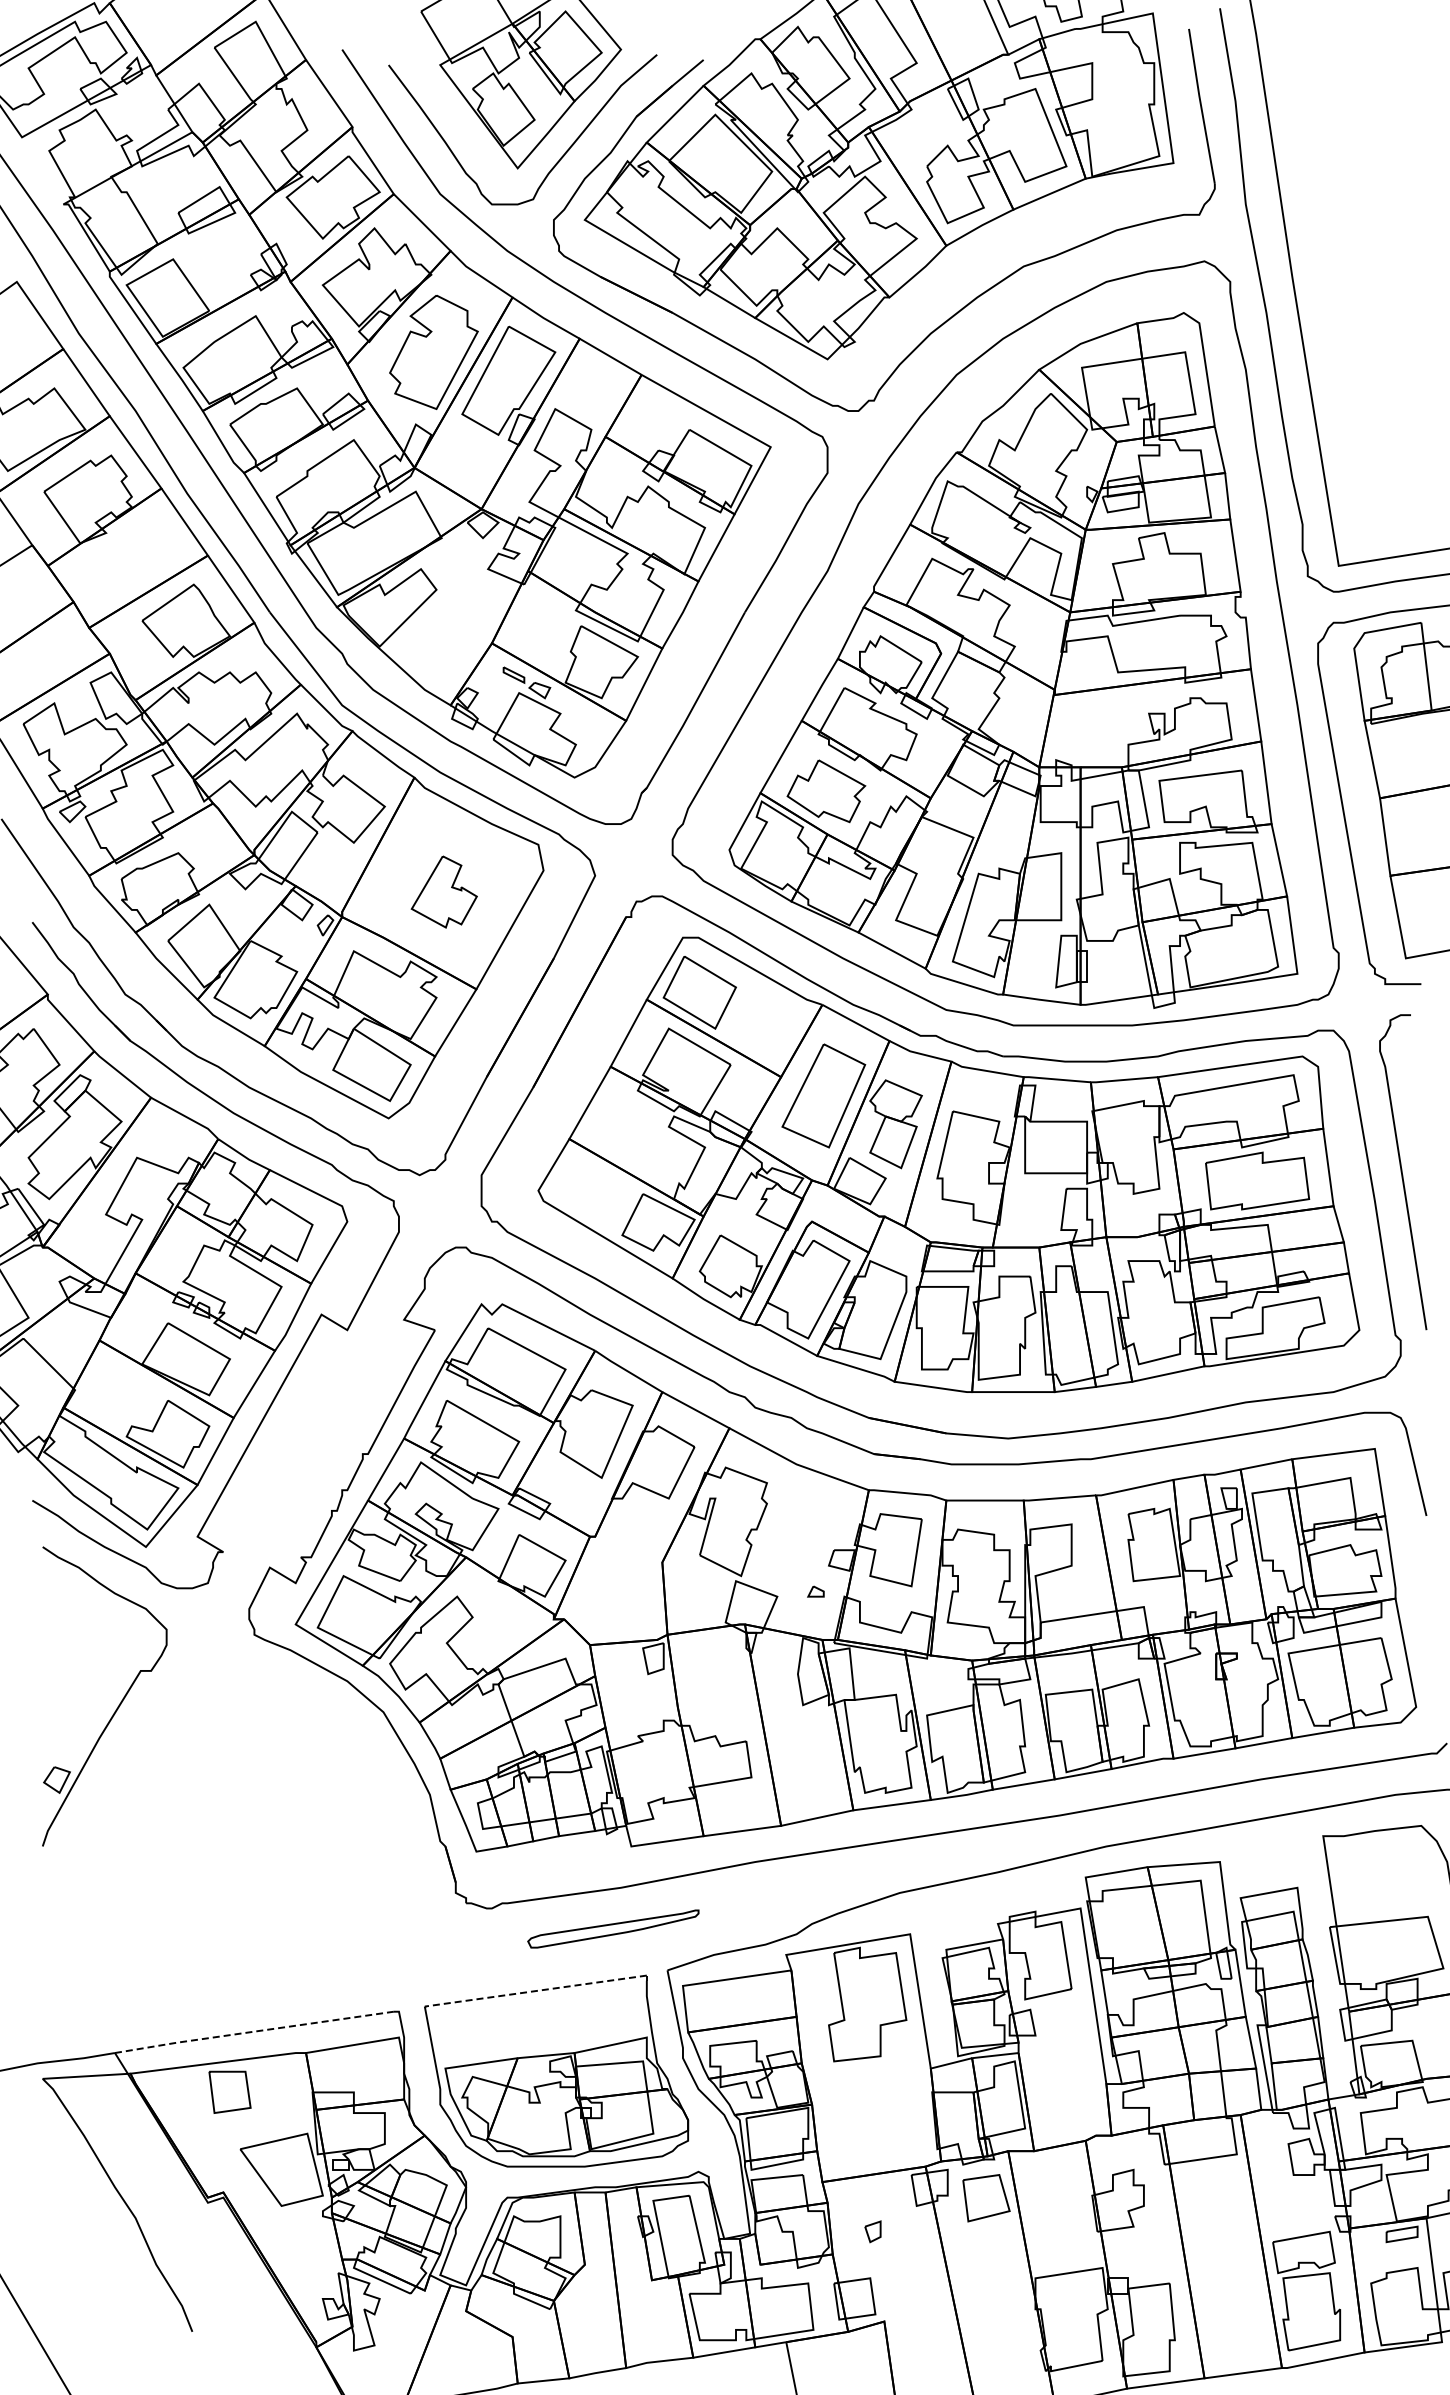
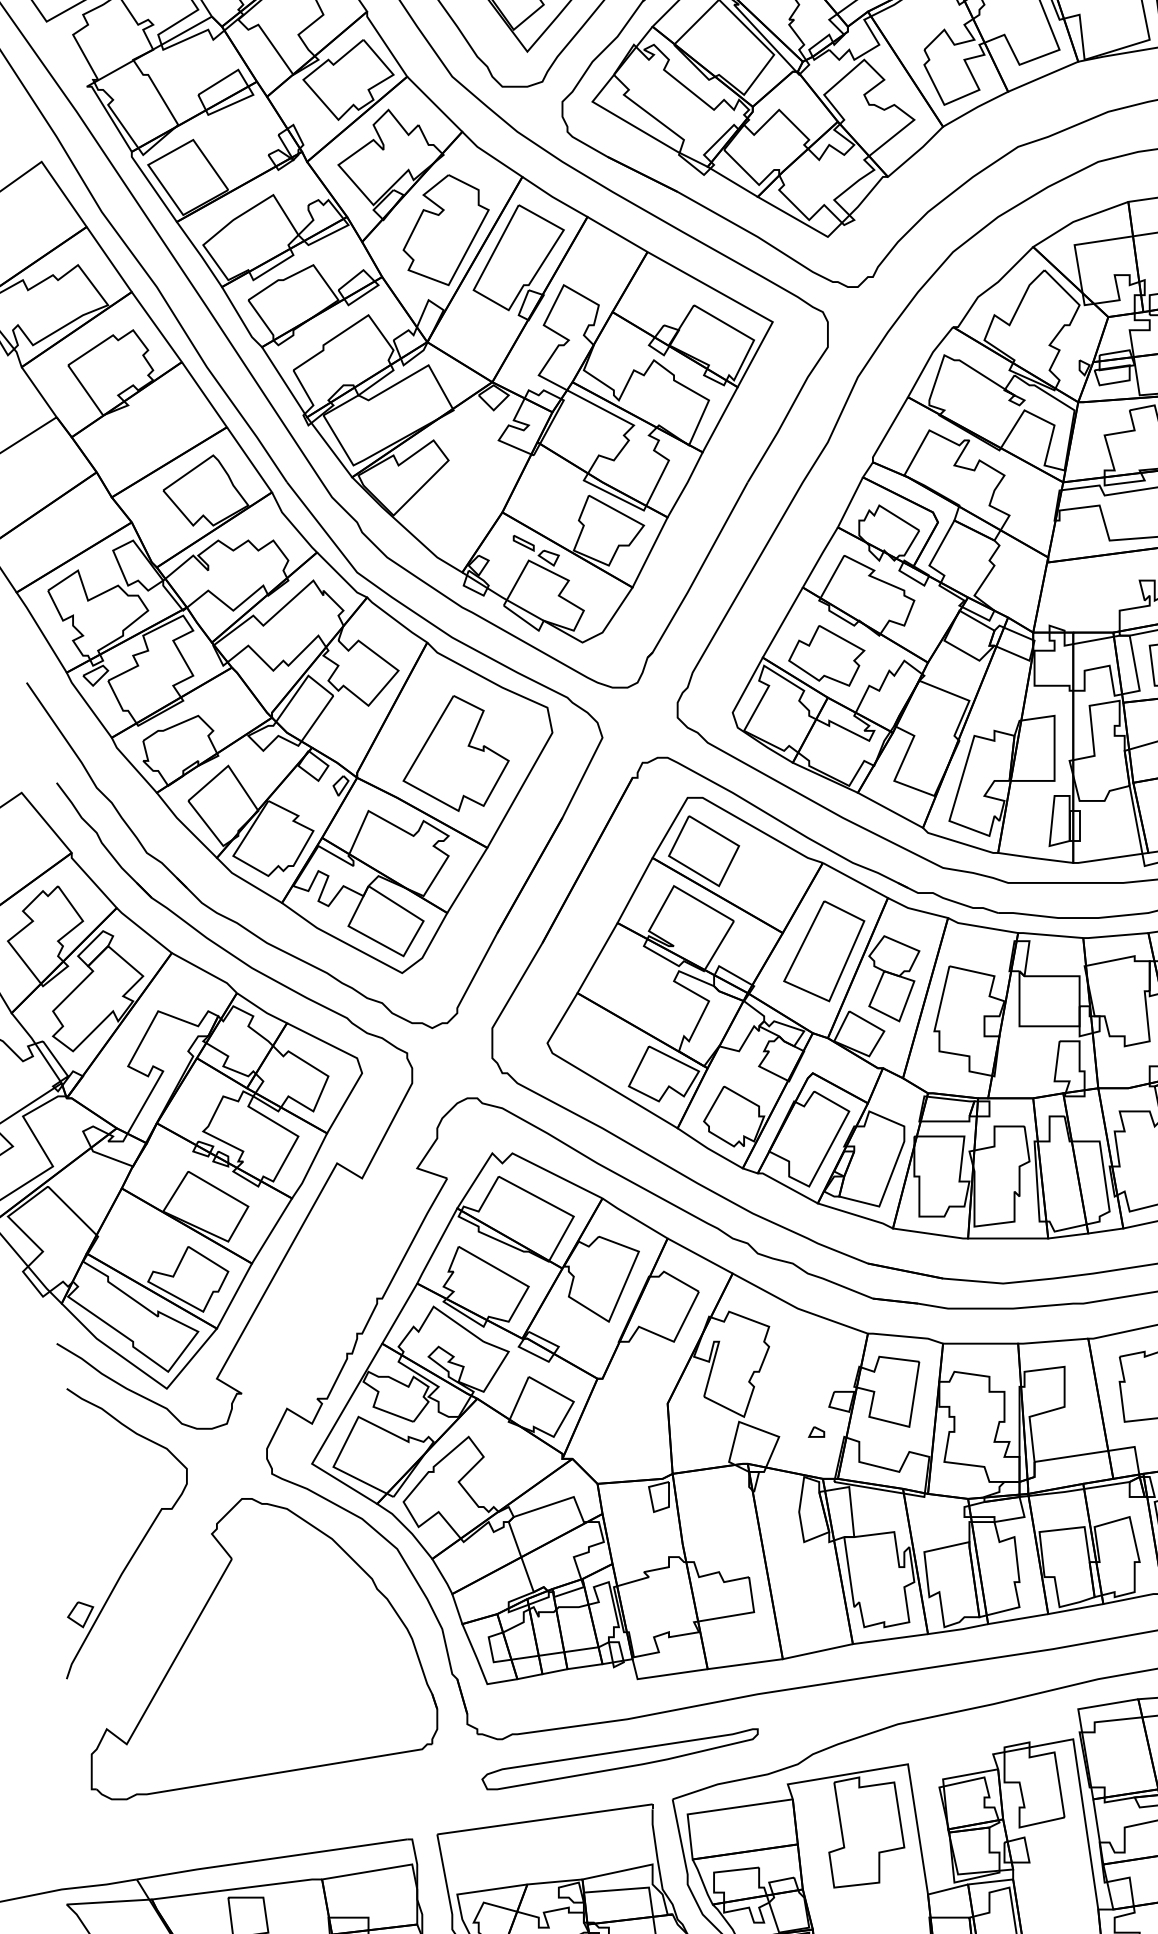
part: (444, 891) -> (456, 753), size x1.67
part: (246, 1815) -> (264, 1649), added
part: (613, 1928) -> (620, 1758), size x1.67
line: (535, 1991) -> (544, 1819), dashed -> solid
line: (253, 2031) -> (271, 1858), dashed -> solid

